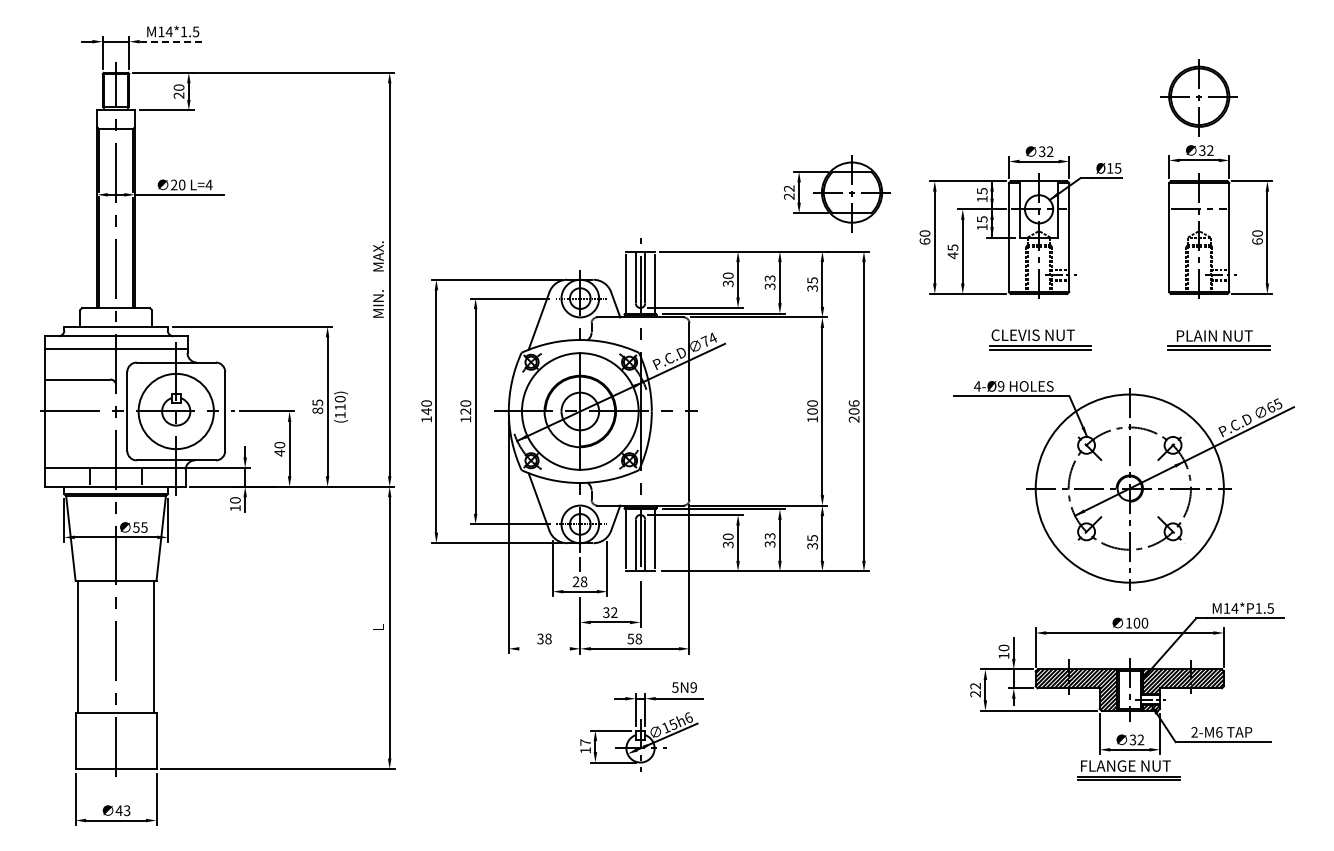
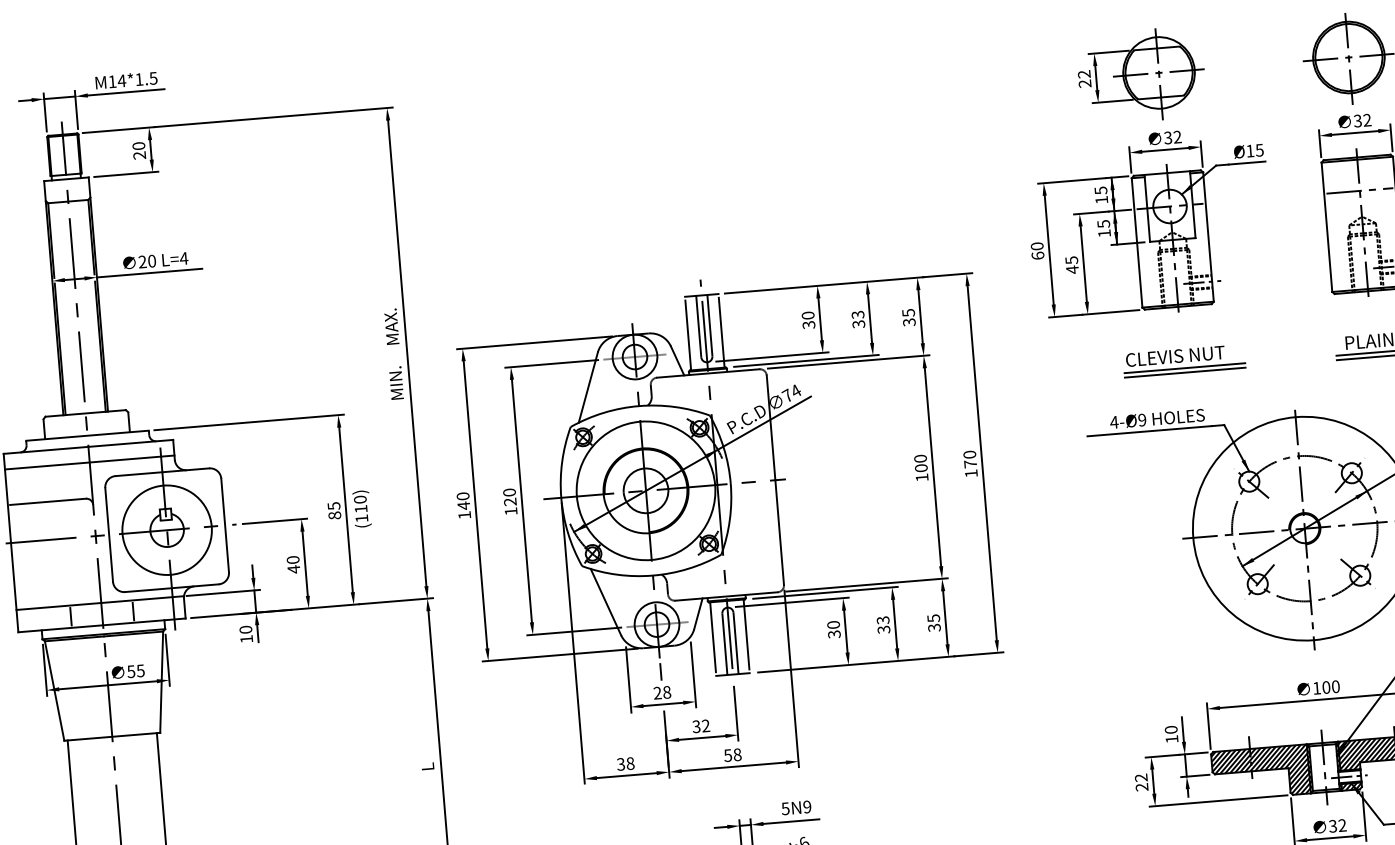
line: (172, 41) -> (126, 92), dashed -> solid
part: (837, 193) -> (1141, 75), moved
text: (853, 411) -> (969, 464), 206 -> 170
line: (544, 648) -> (626, 775), added

